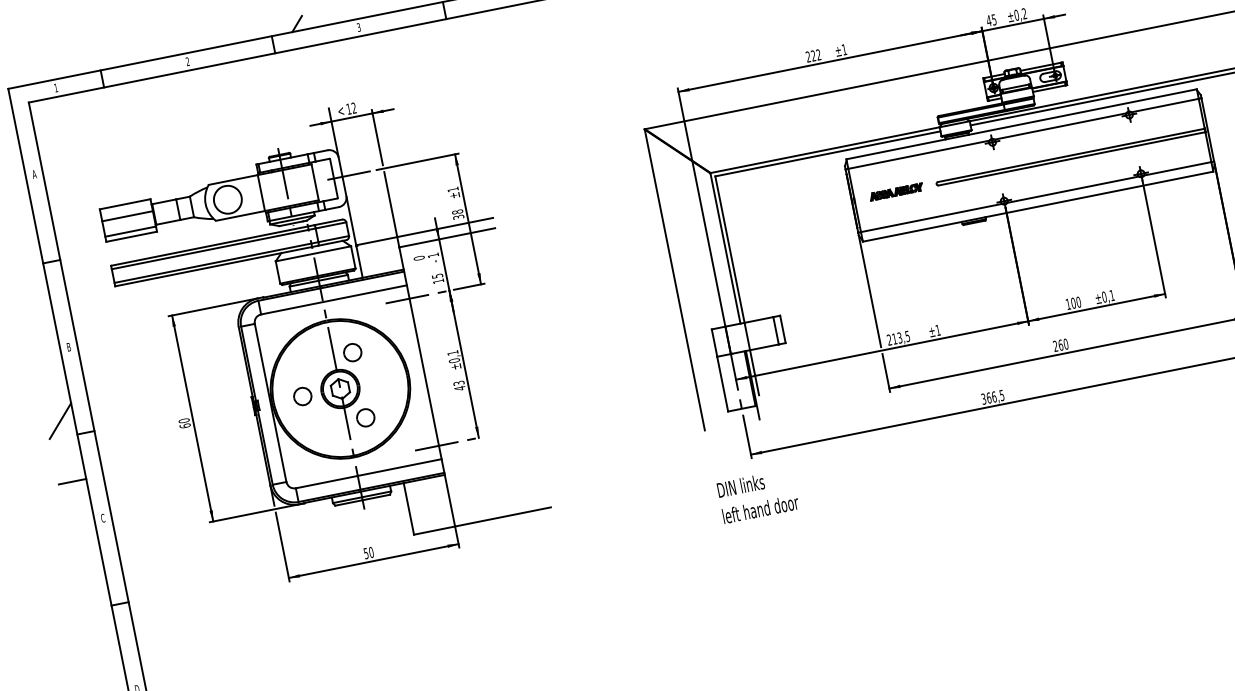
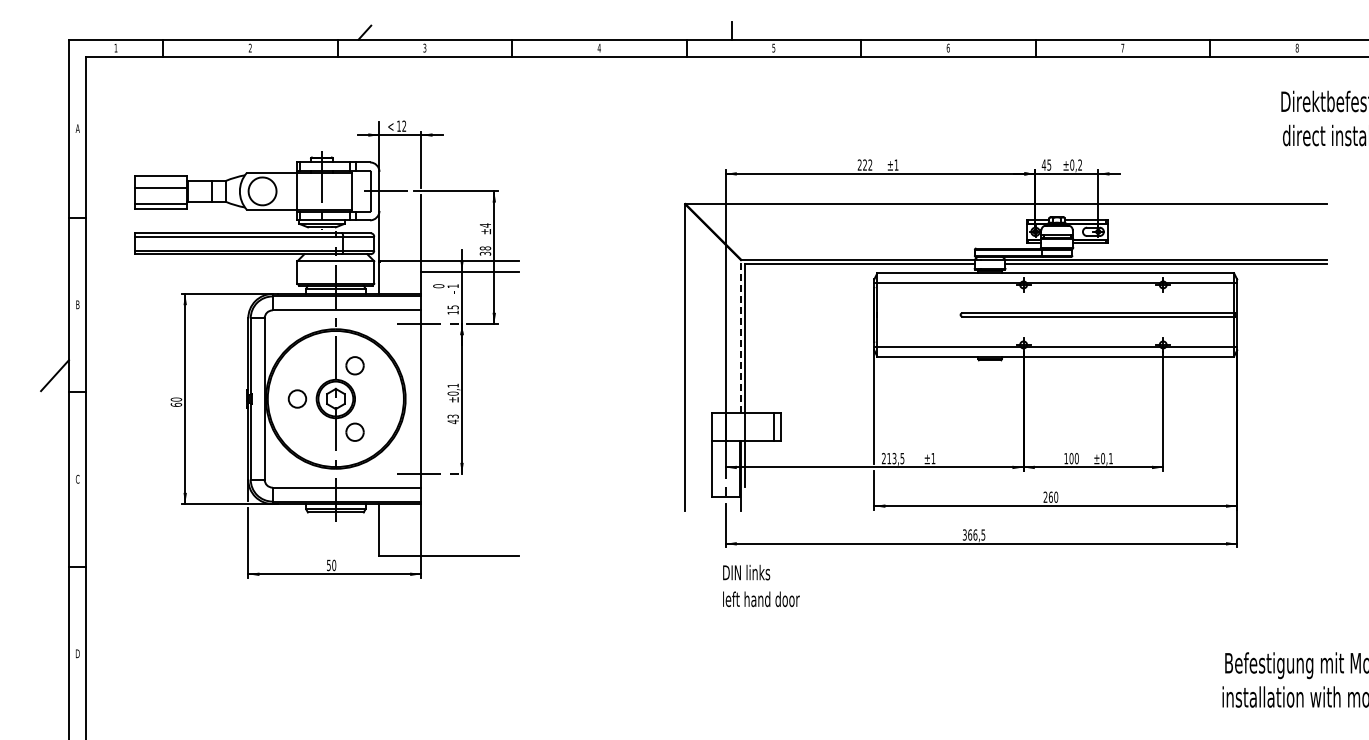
text: (453, 189) -> (485, 225), ±1 -> ±4
part: (896, 191) -> (919, 314), removed
line: (724, 248) -> (740, 336), solid -> dashed
line: (72, 481) -> (54, 437), removed
text: (758, 495) -> (761, 585), moved

